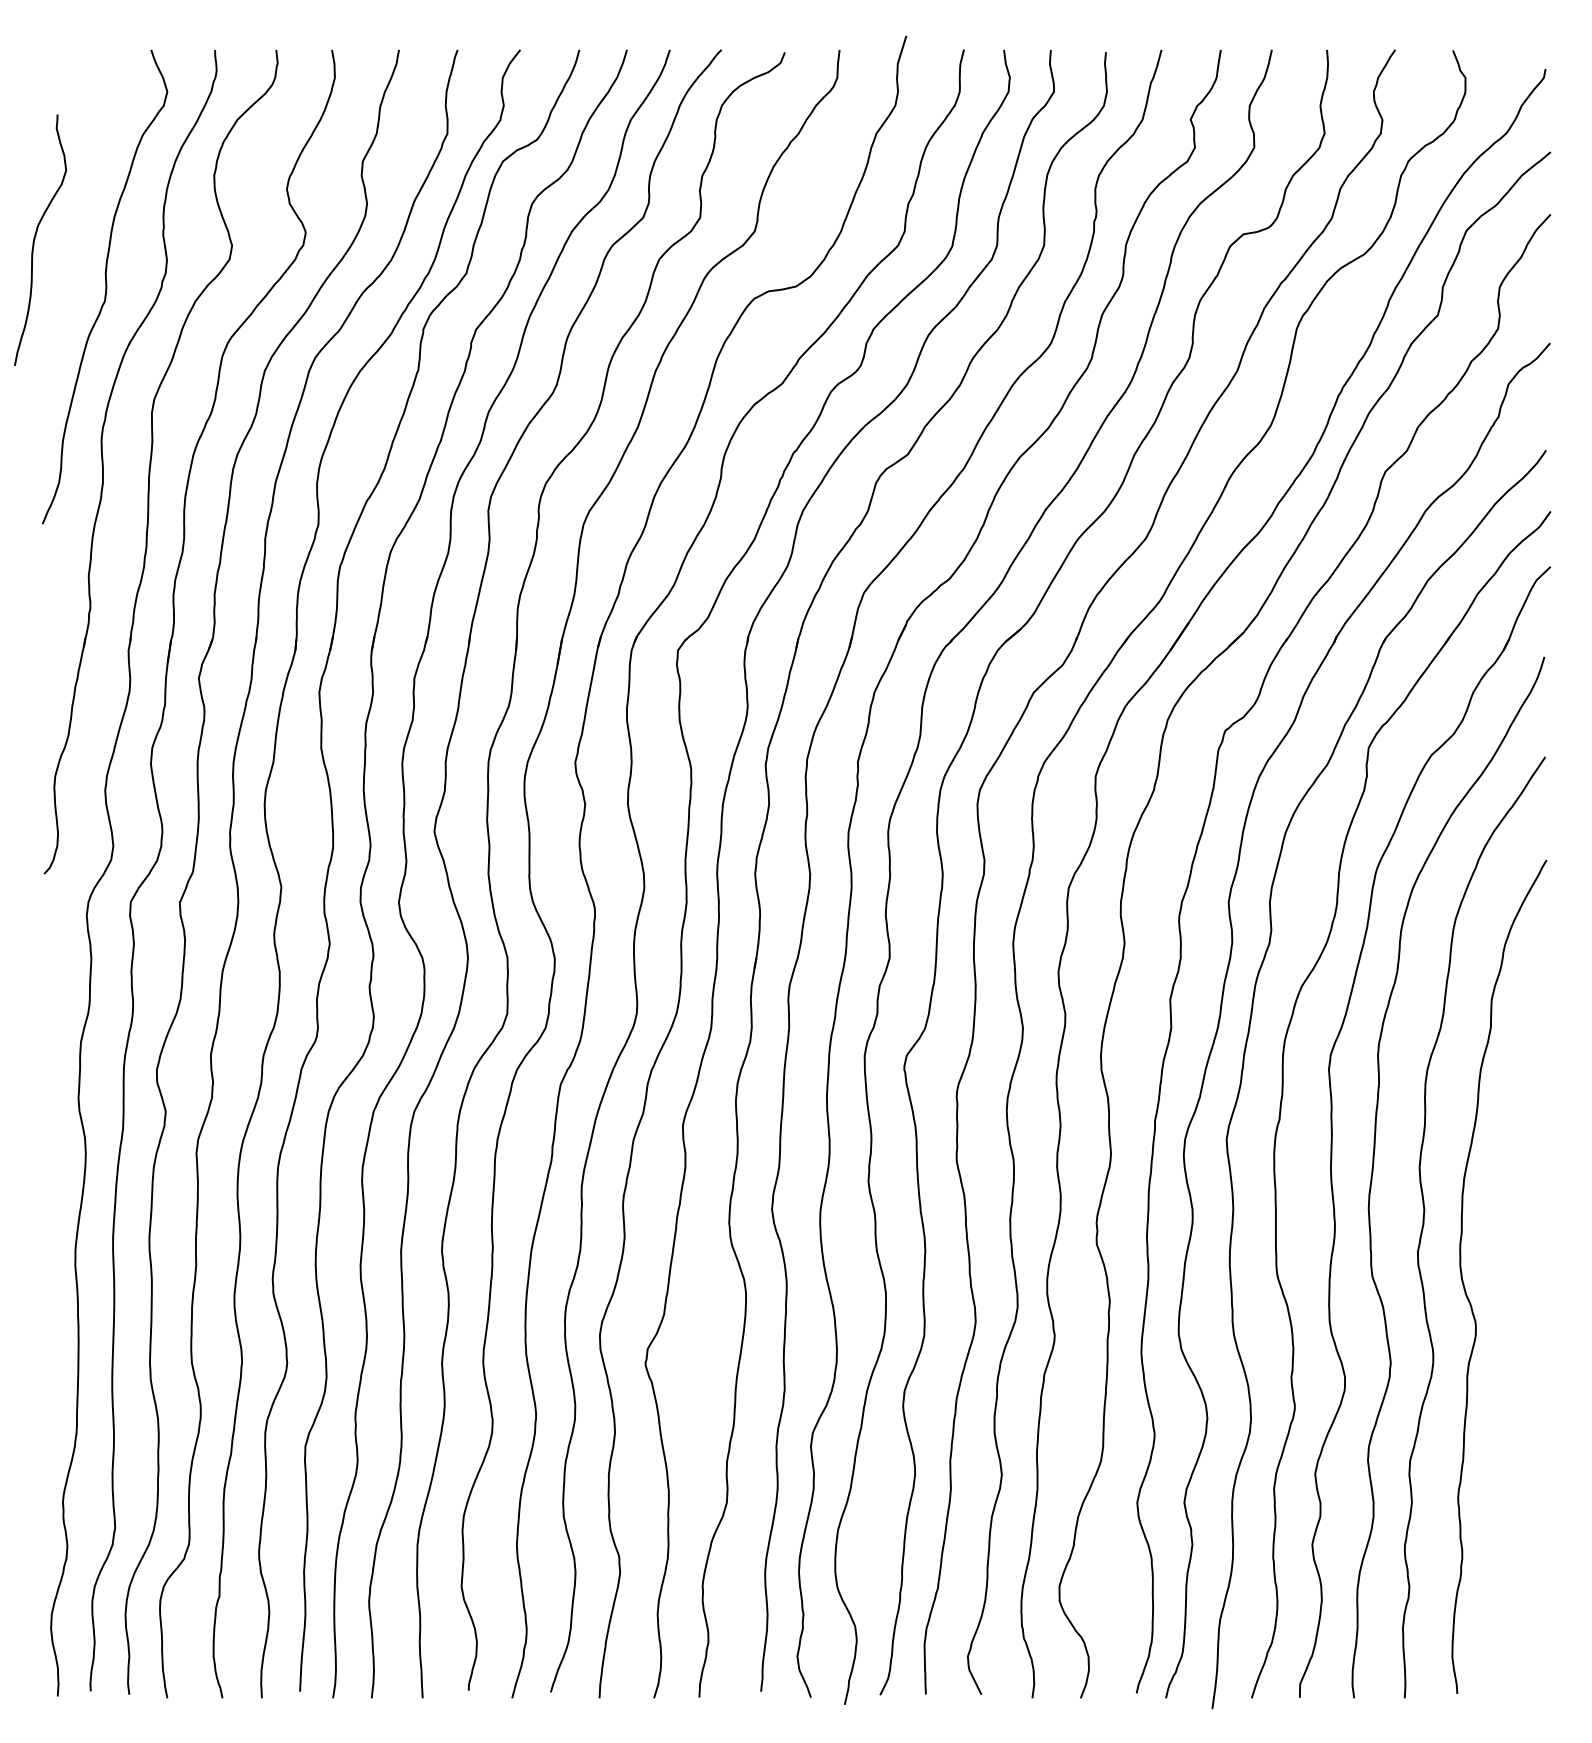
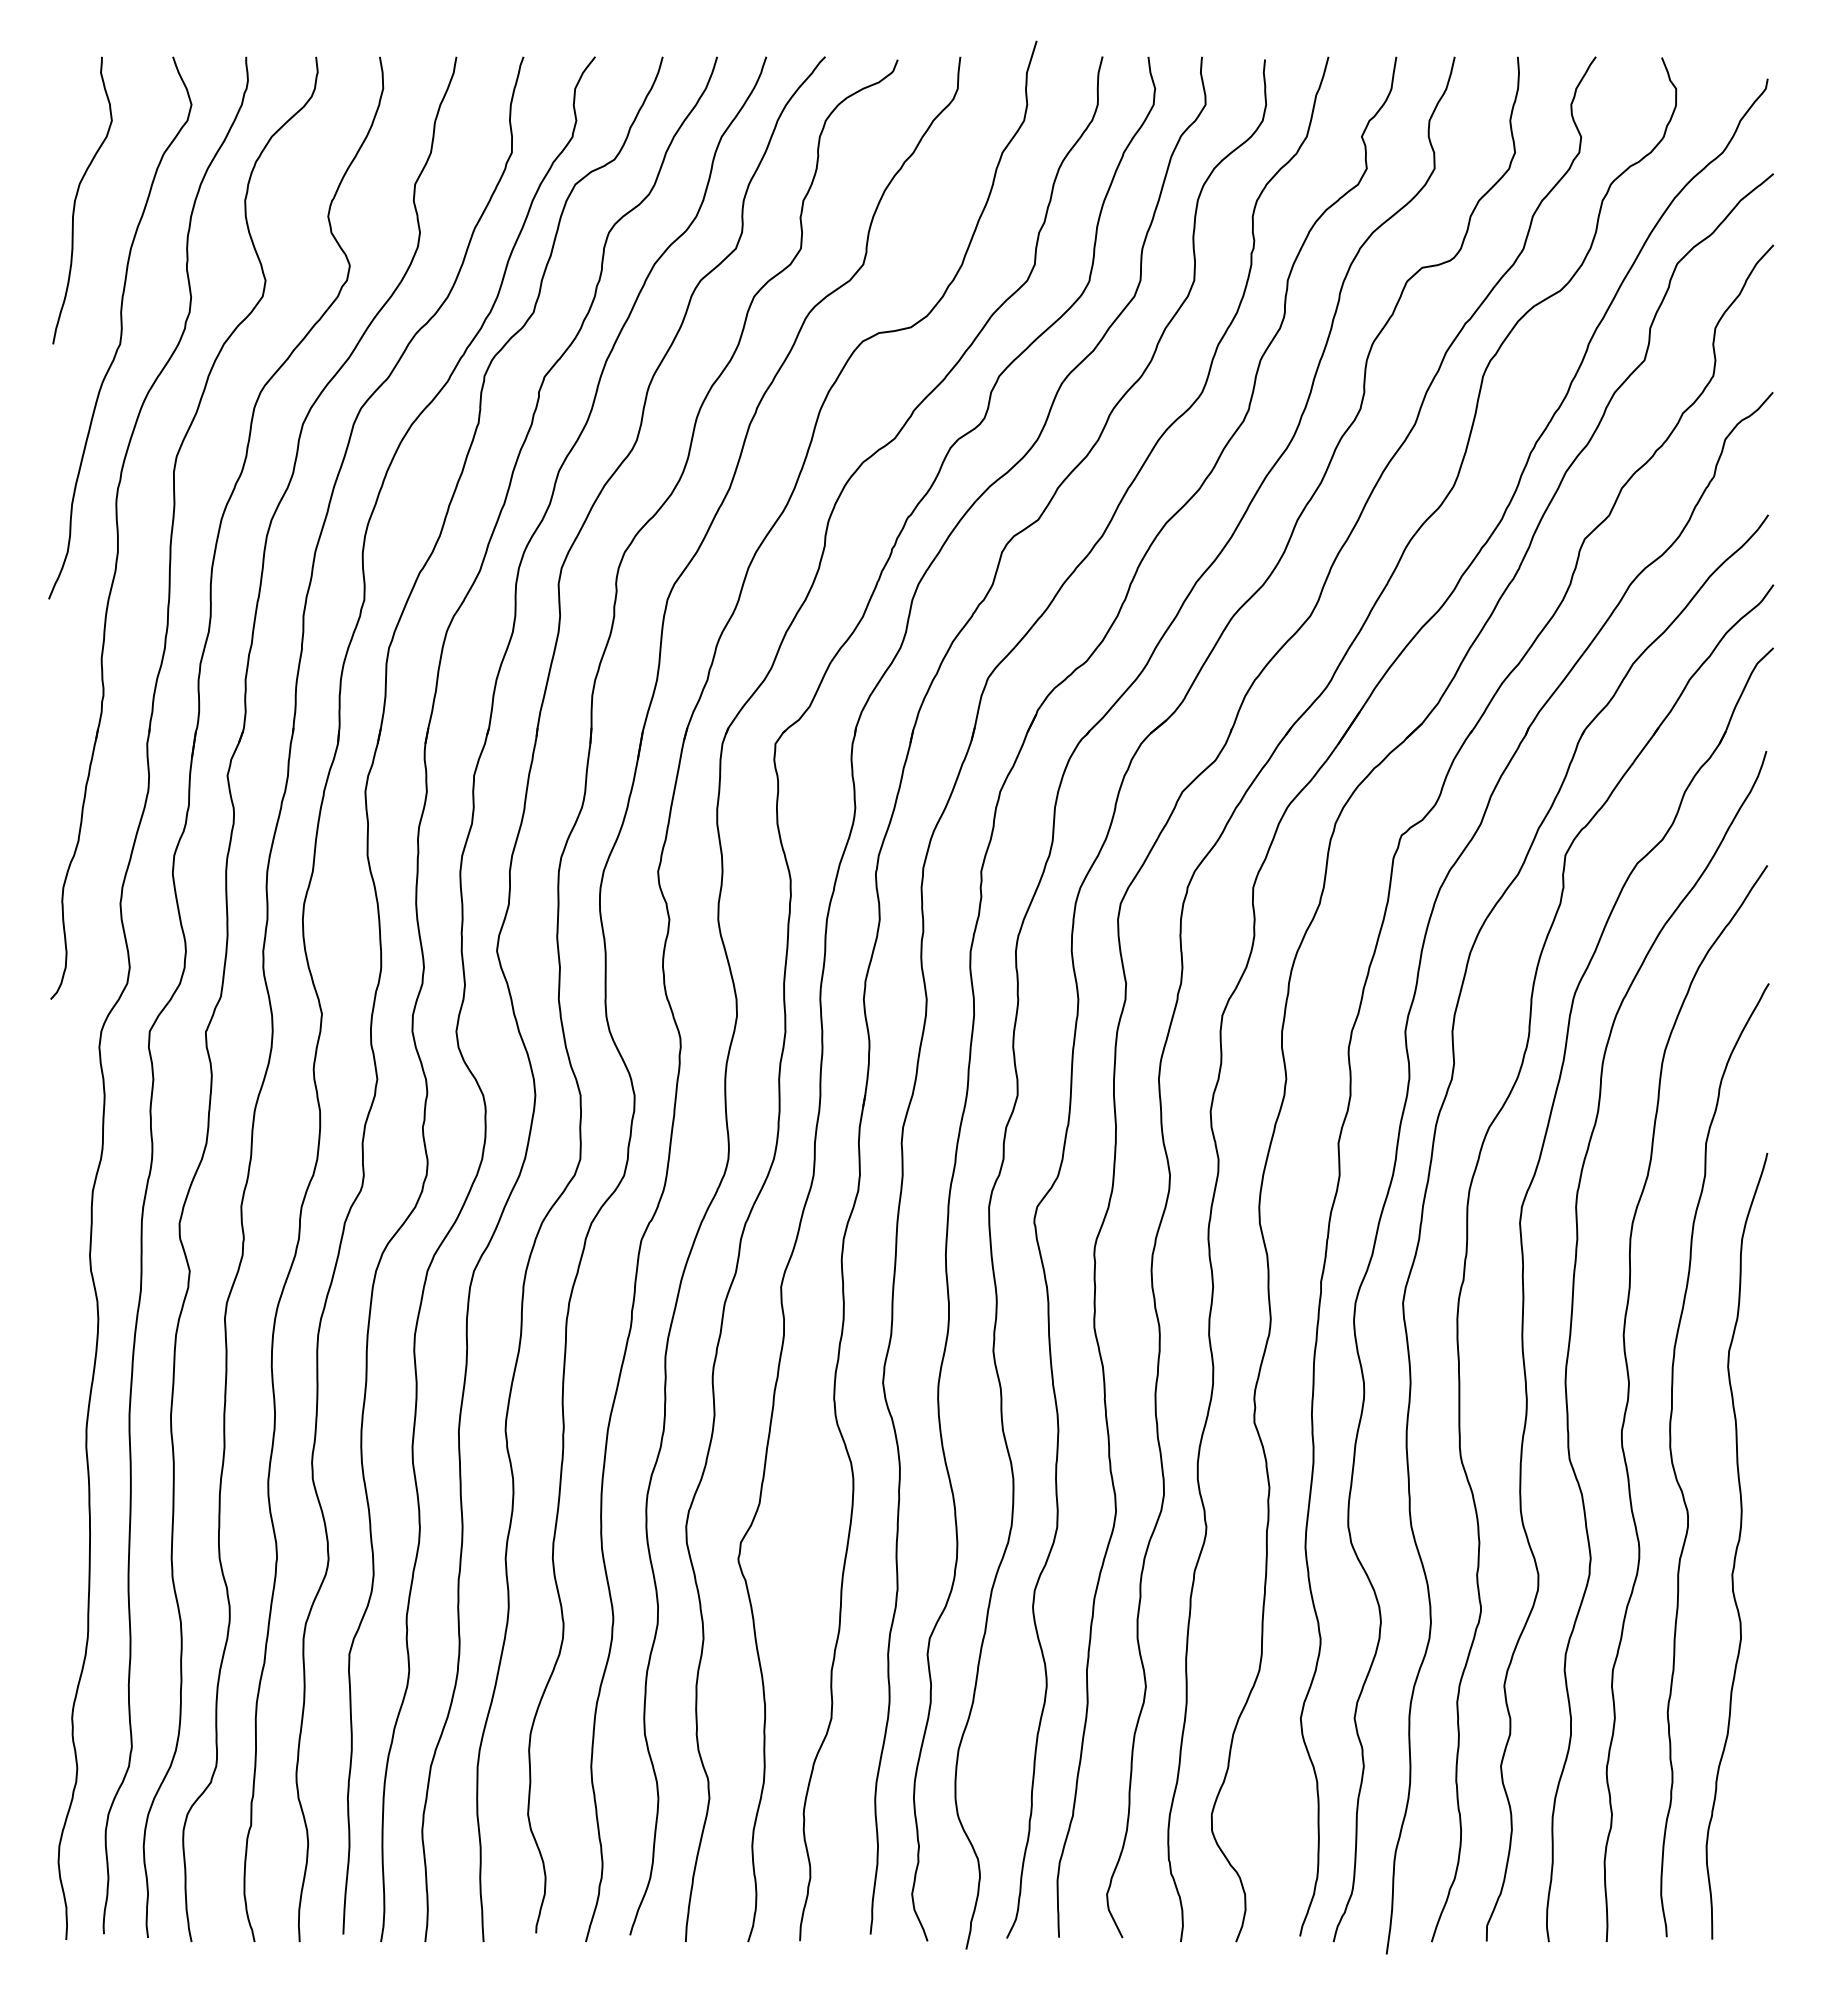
curve: (35, 239) -> (76, 199), moved
curve: (1518, 1351) -> (1736, 1545), added

